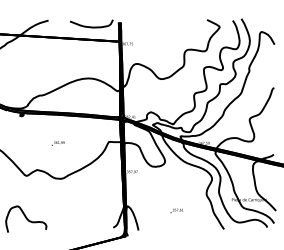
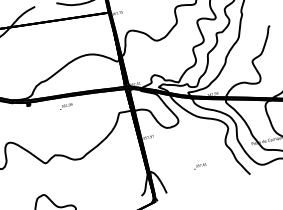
text: (57, 143) -> (65, 106), moved

